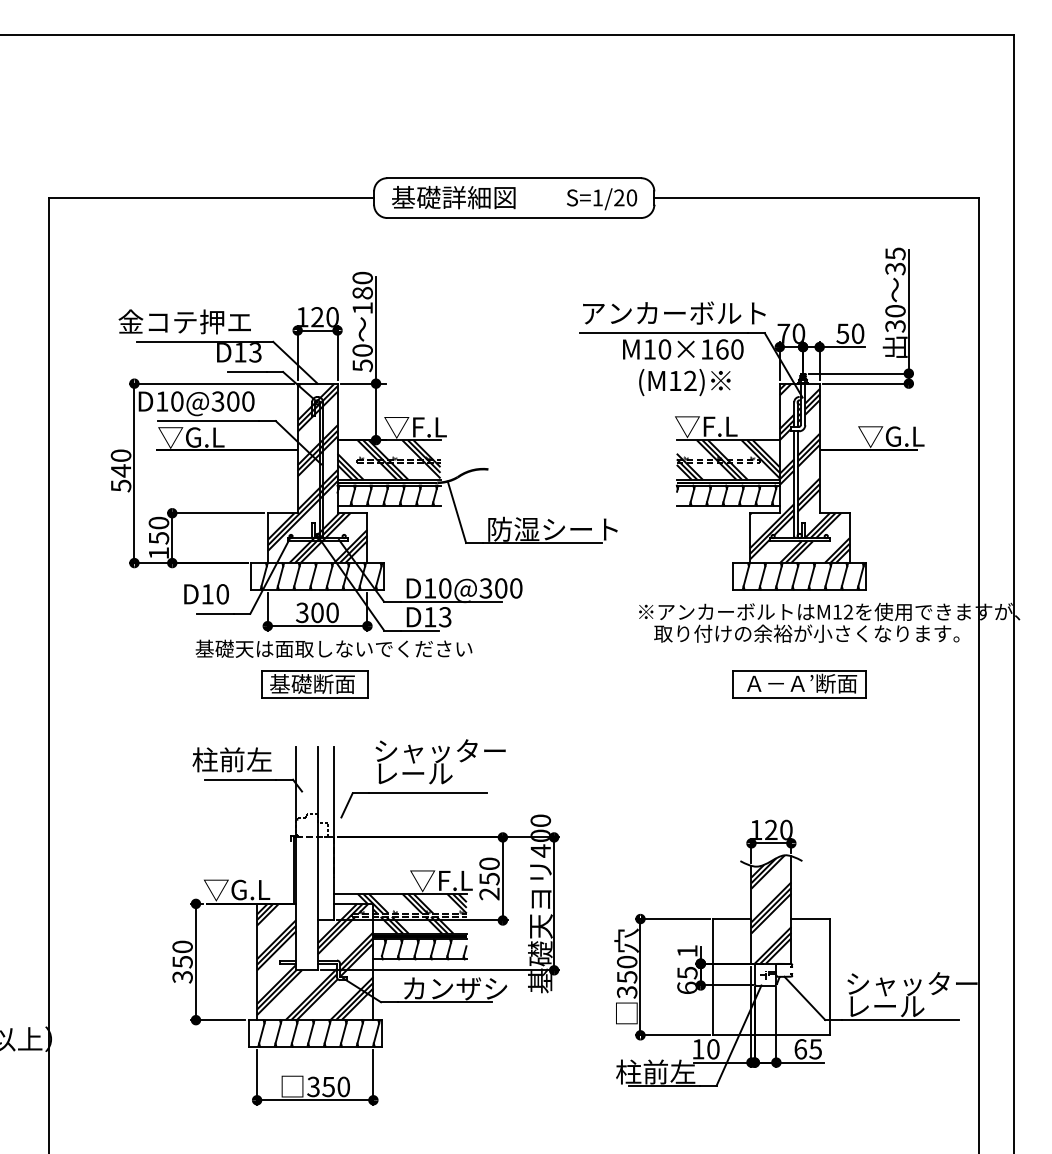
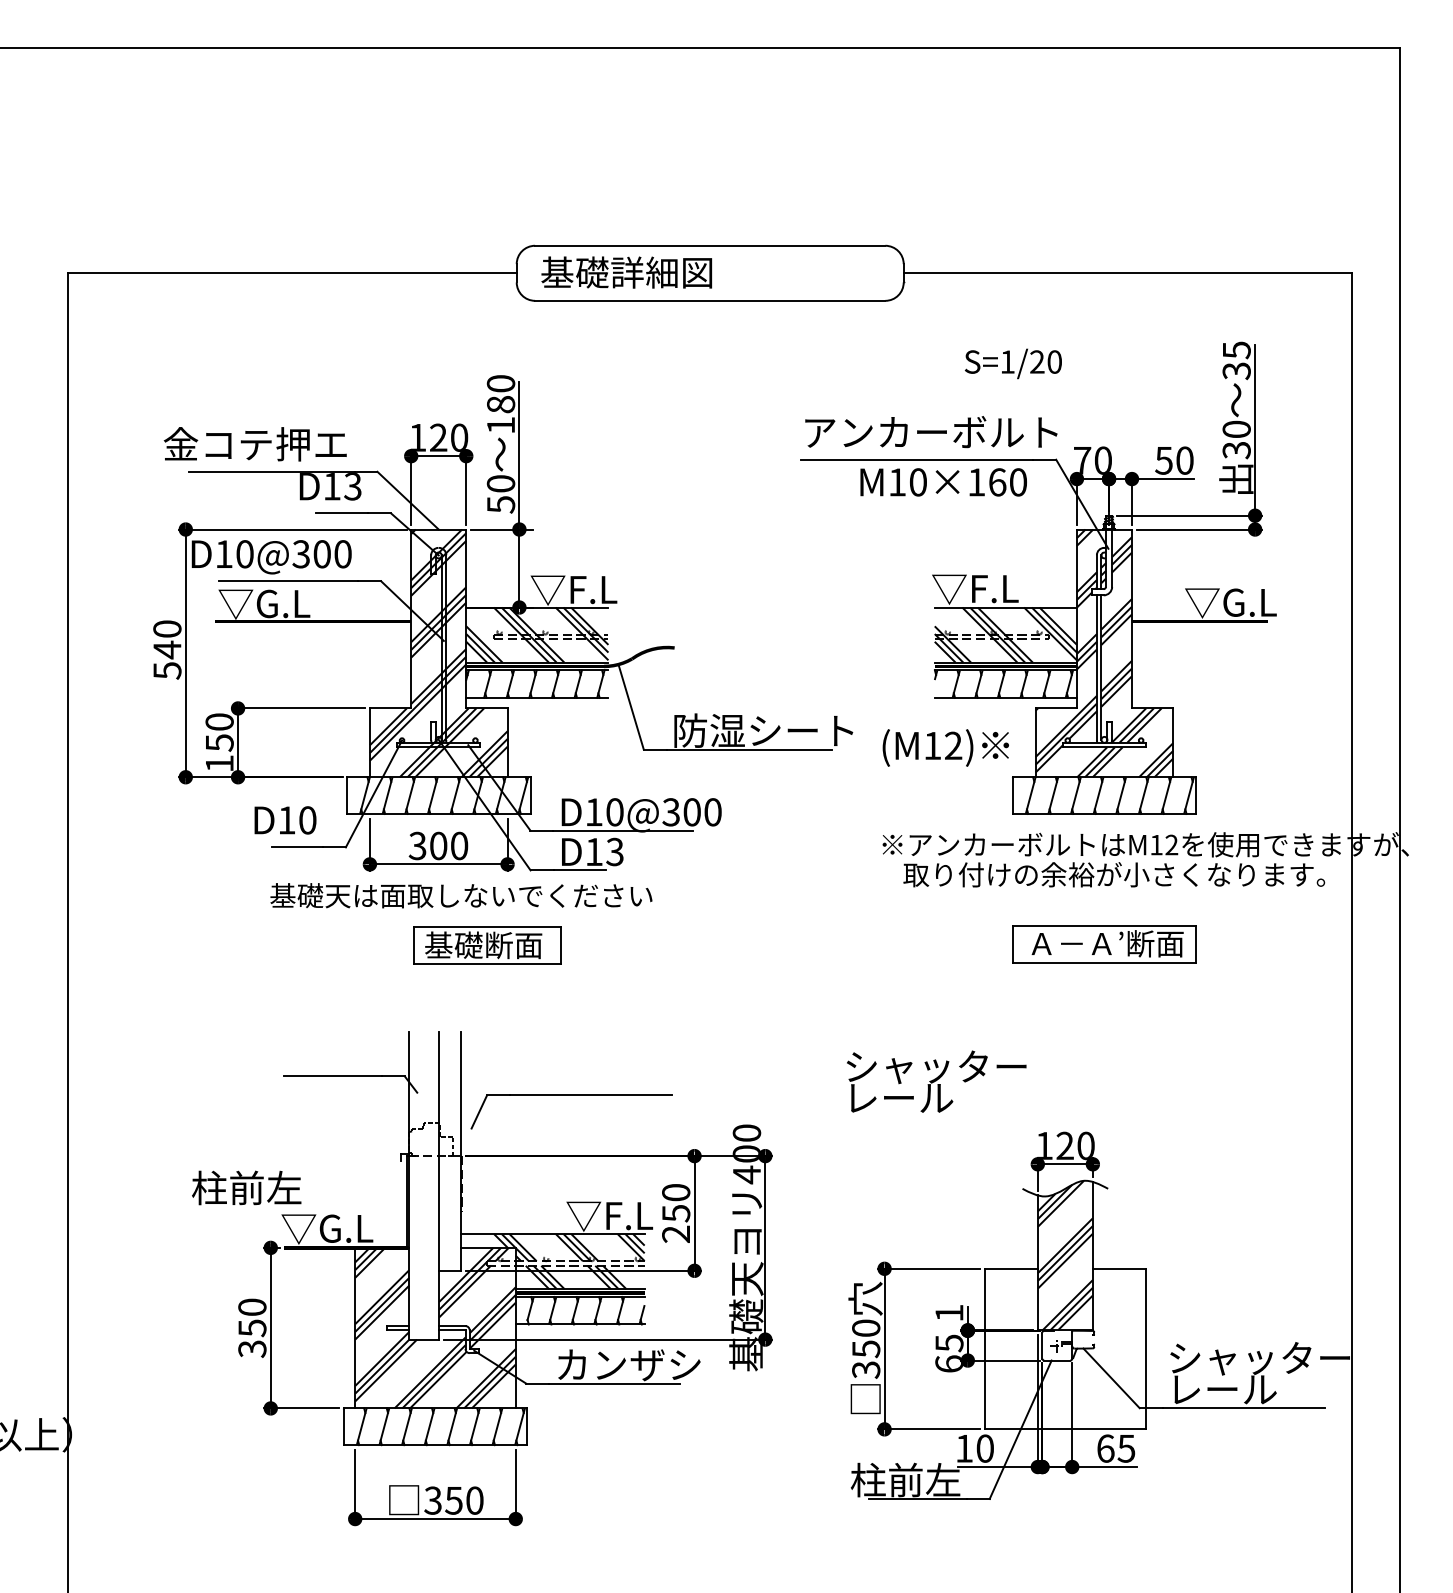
text: (601, 198) -> (1012, 363), moved
text: (684, 382) -> (945, 747), moved
part: (315, 684) -> (487, 945), moved
text: (231, 759) -> (246, 1187), moved
text: (440, 761) -> (936, 1081), moved

